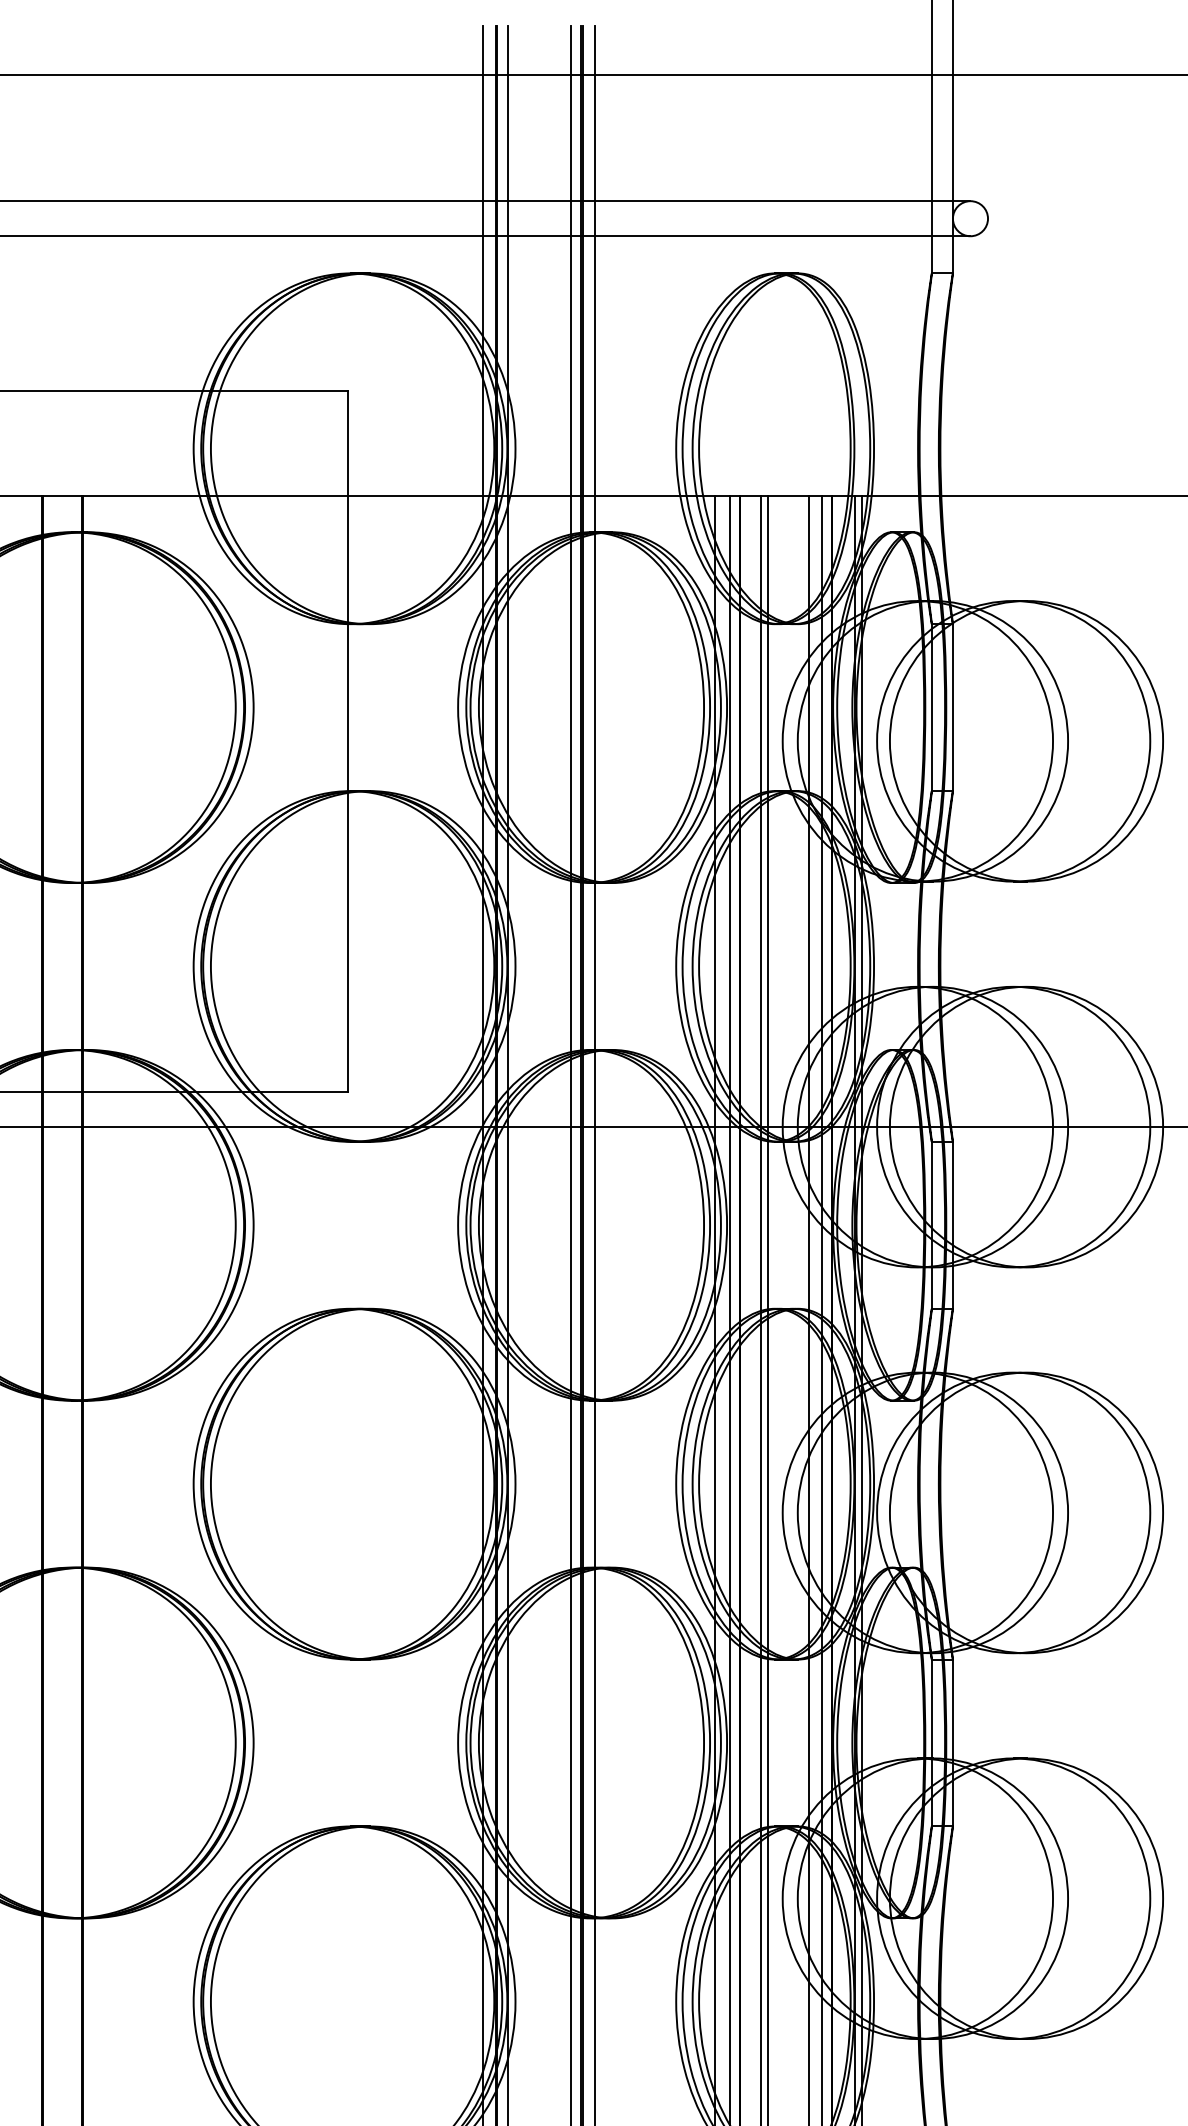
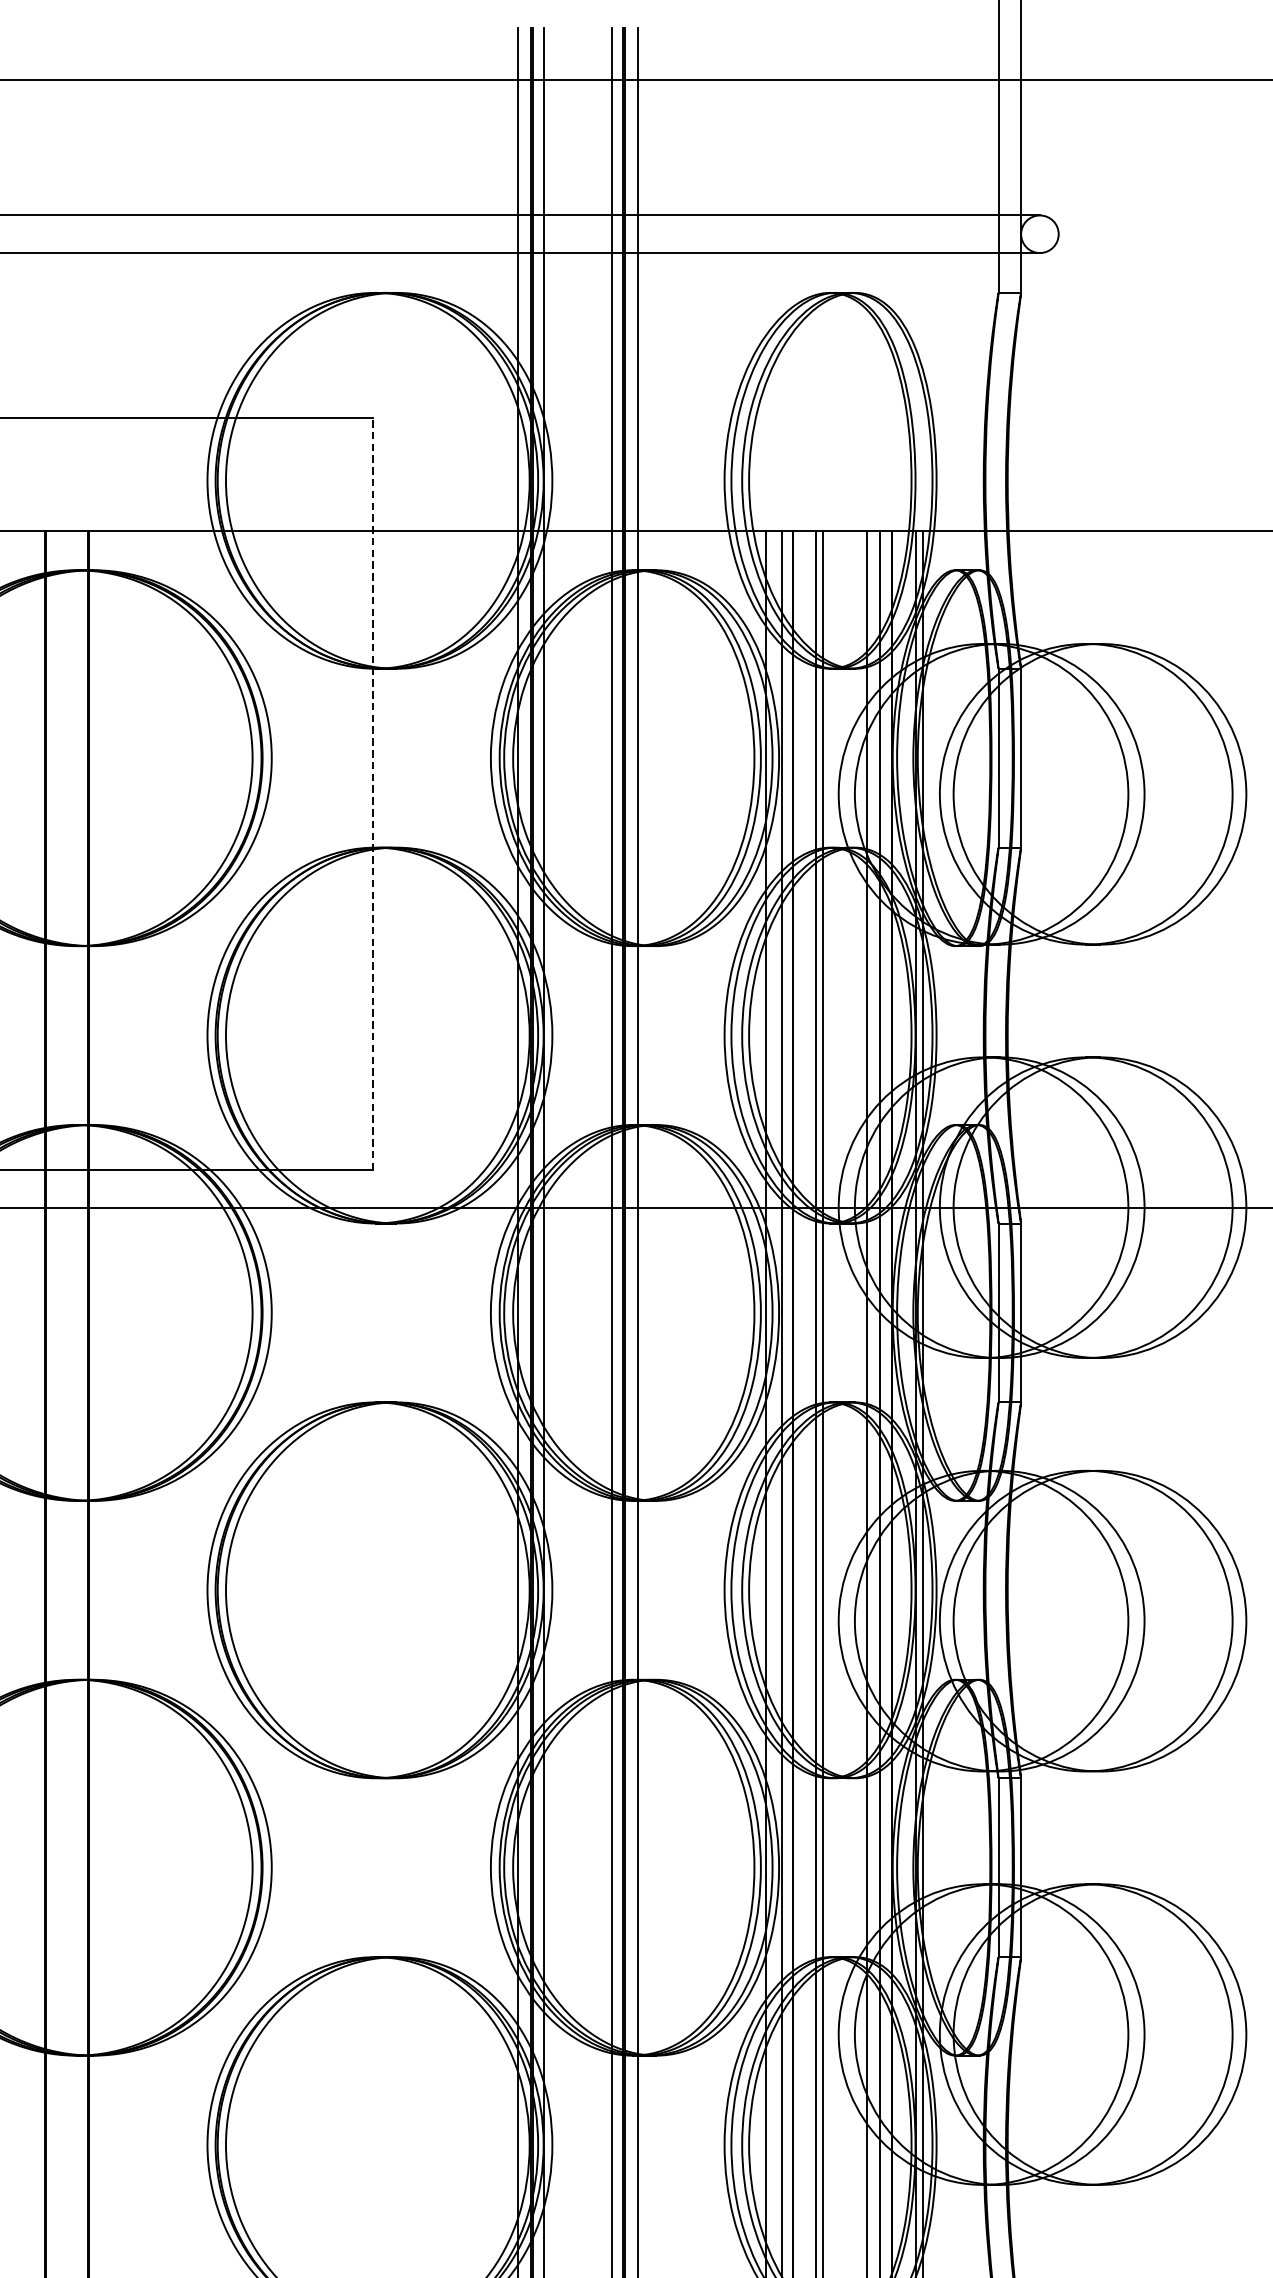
line: (348, 741) -> (373, 794), solid -> dashed

